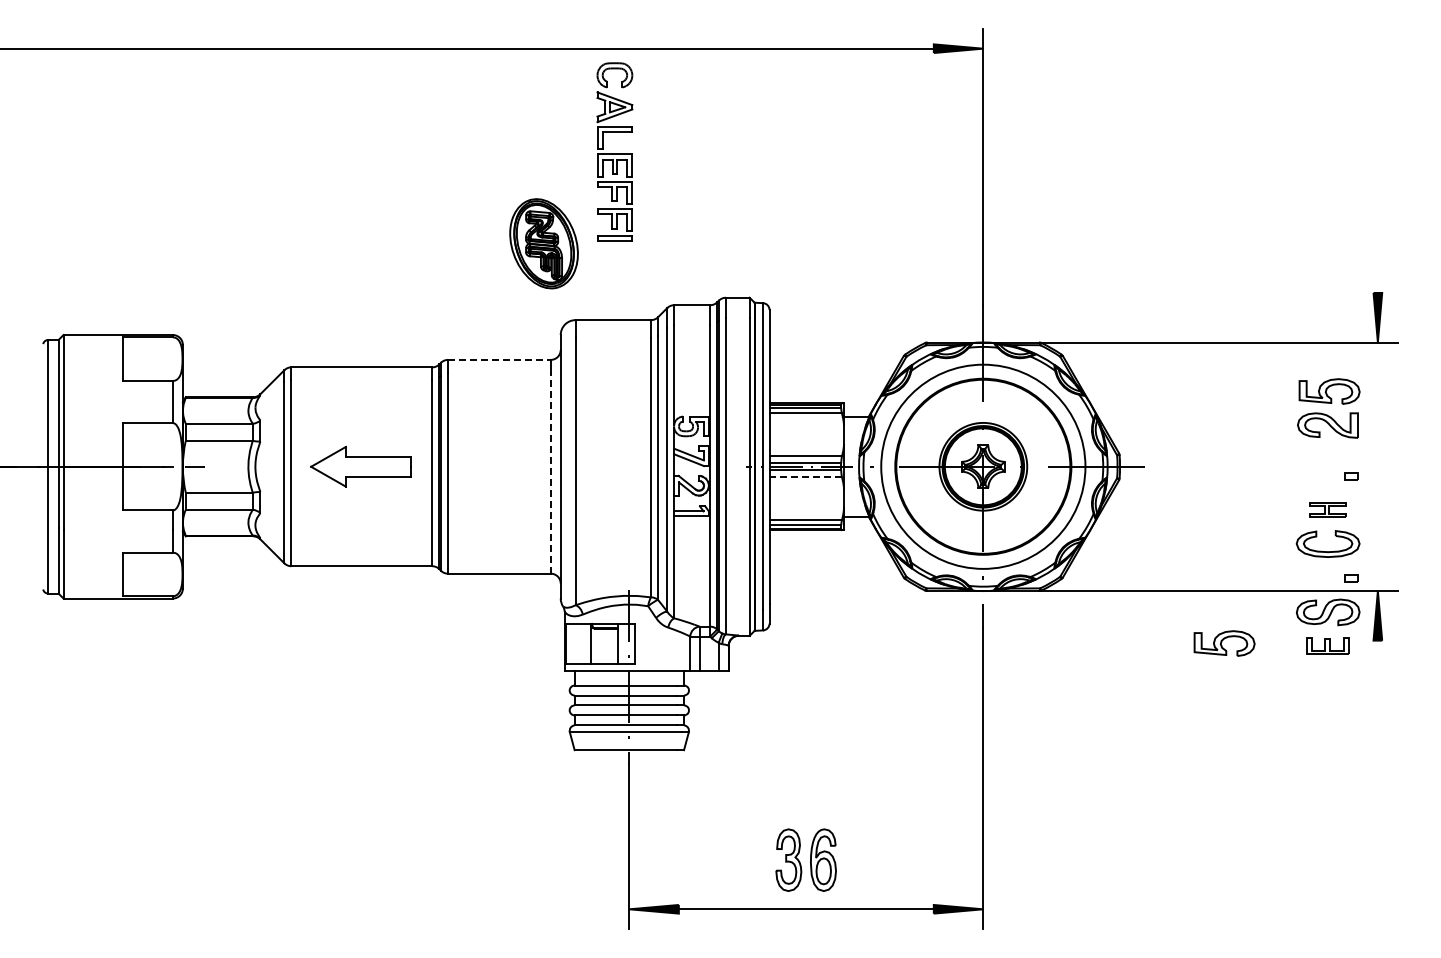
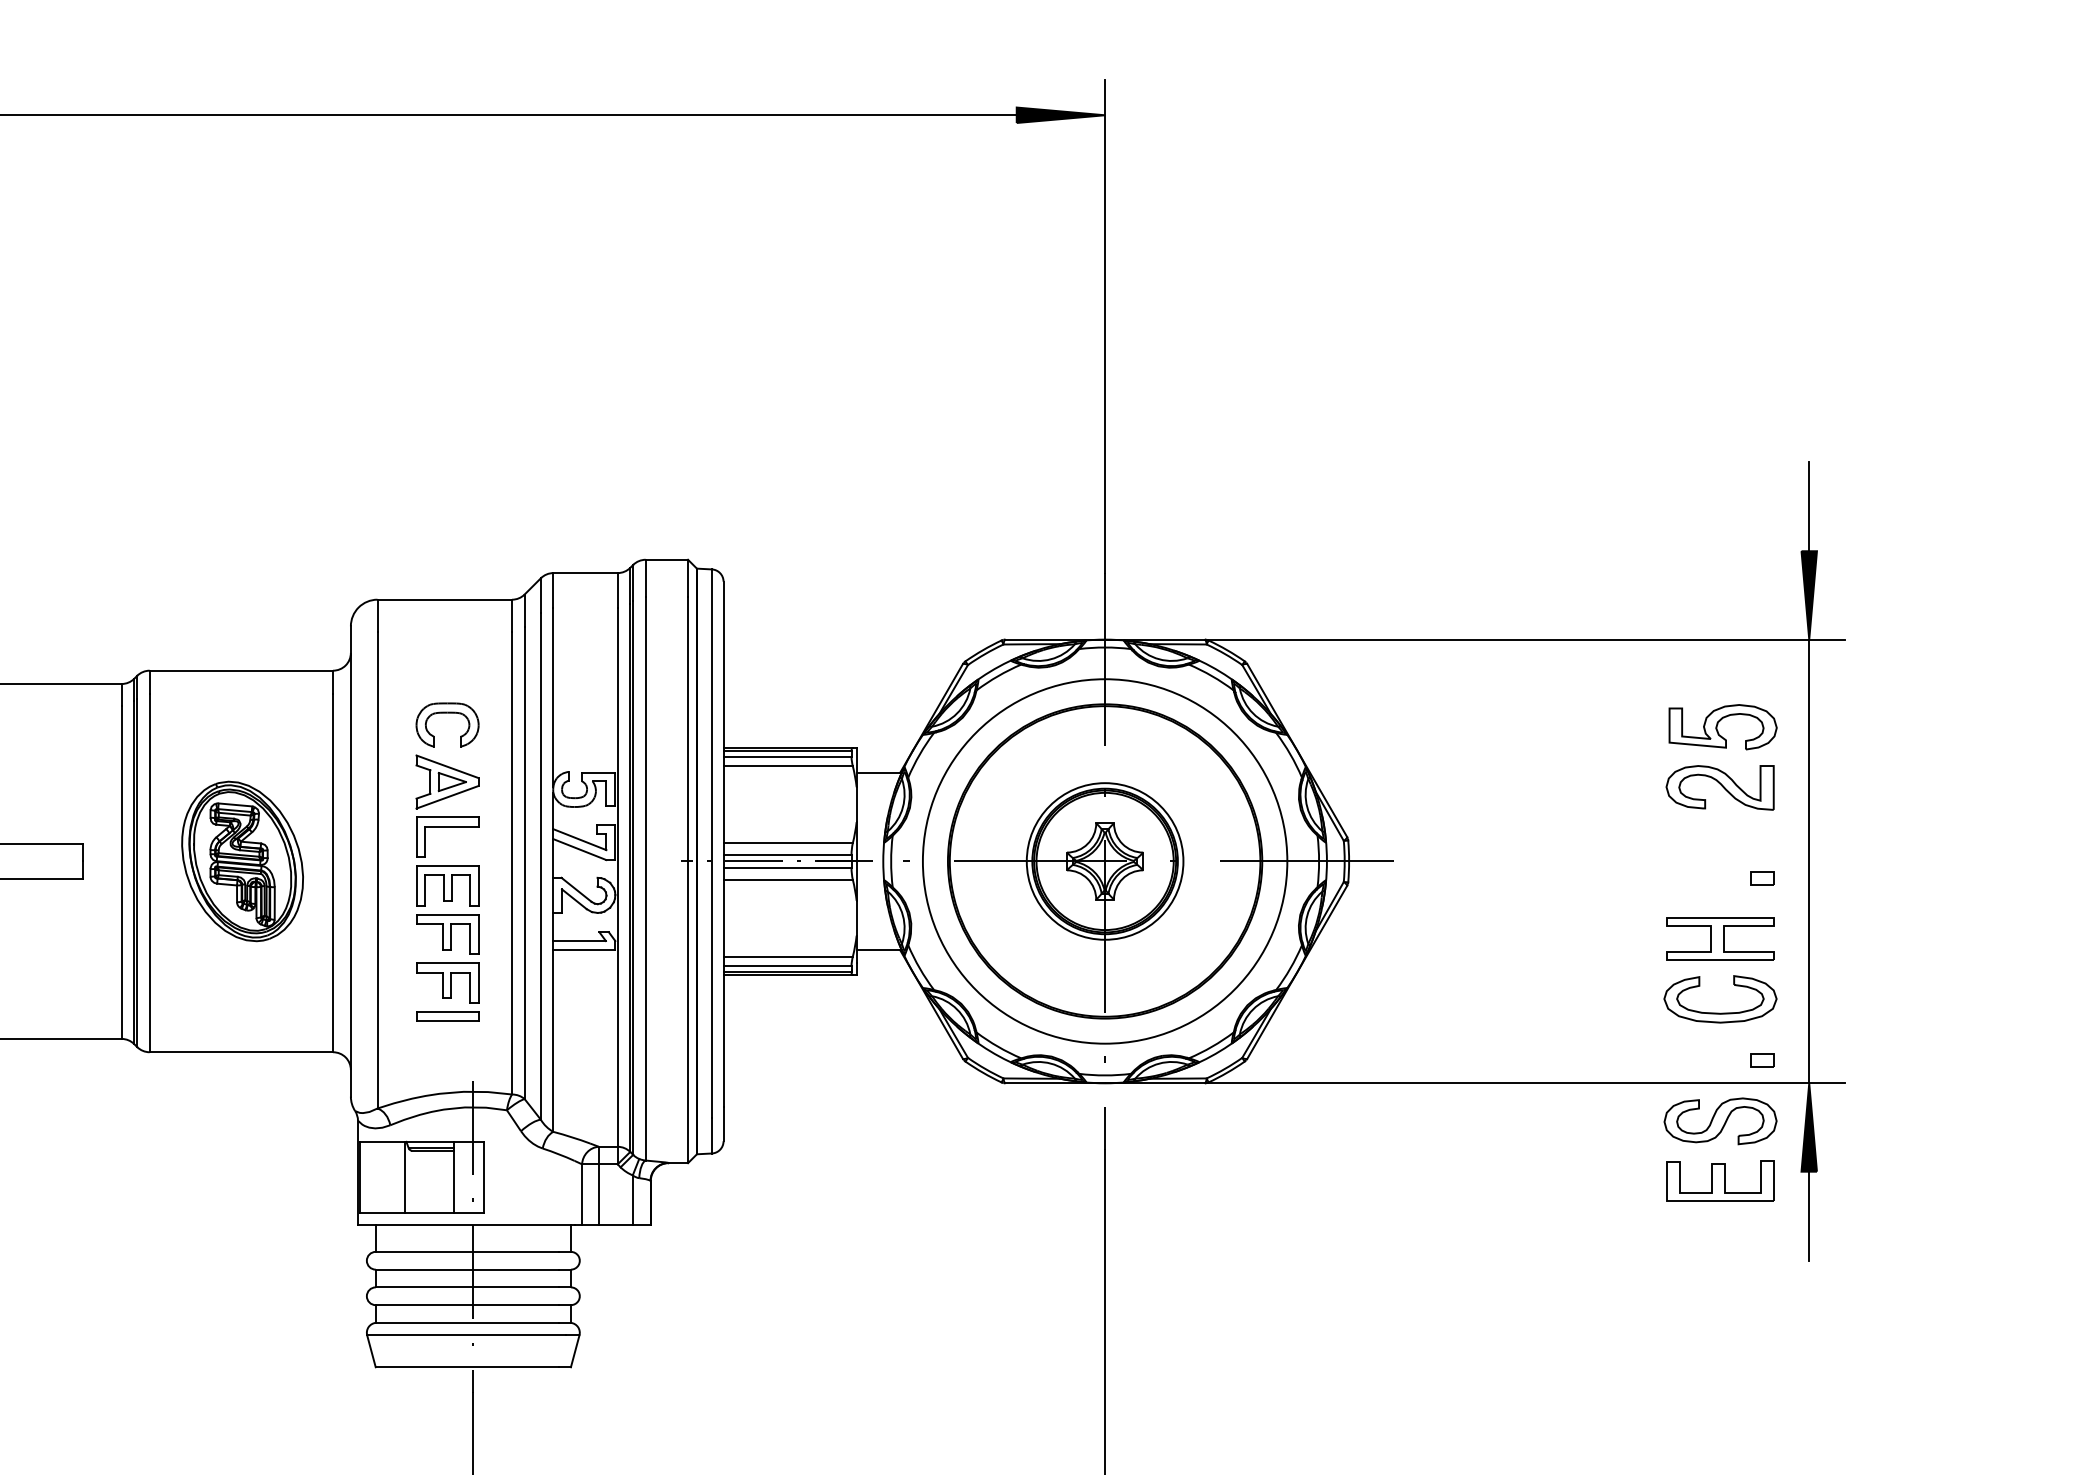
part: (614, 151) -> (446, 860), moved
part: (543, 243) -> (241, 860), moved
line: (1377, 267) -> (1808, 505), added
line: (499, 359) -> (241, 669), dashed -> solid
line: (1377, 466) -> (1808, 860), added
line: (550, 472) -> (332, 871), dashed -> solid
line: (805, 477) -> (787, 880), dashed -> solid
part: (1327, 509) -> (1719, 937), size x1.67
part: (1224, 643) -> (1535, 1176), removed
part: (1327, 645) -> (1719, 1180), size x1.43
line: (1377, 665) -> (1808, 1216), added

